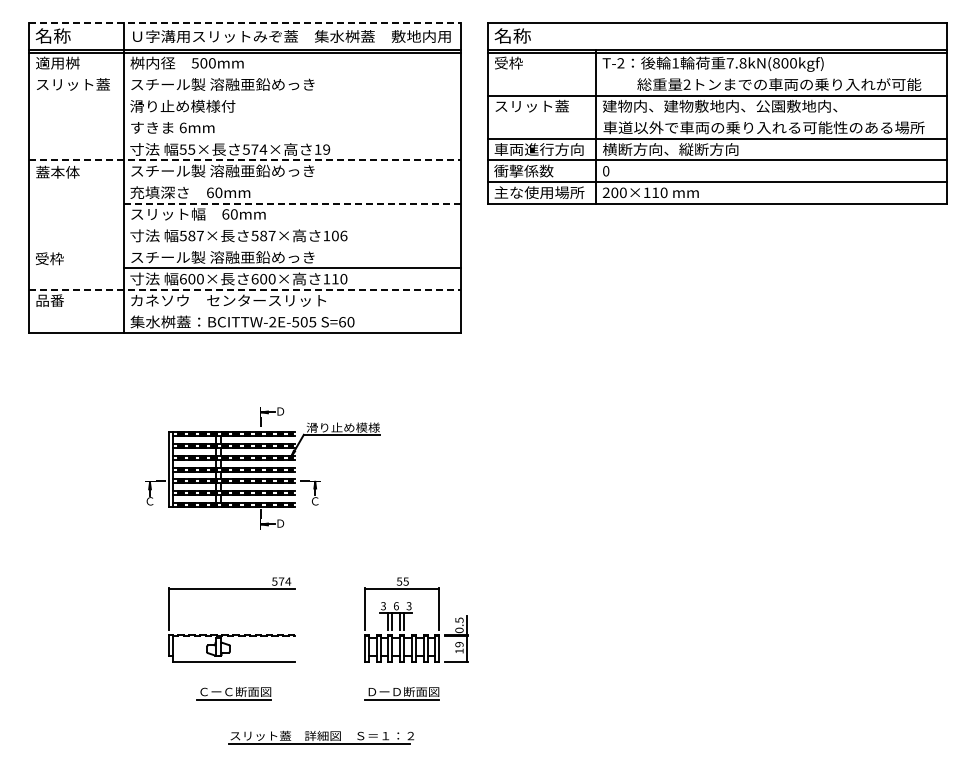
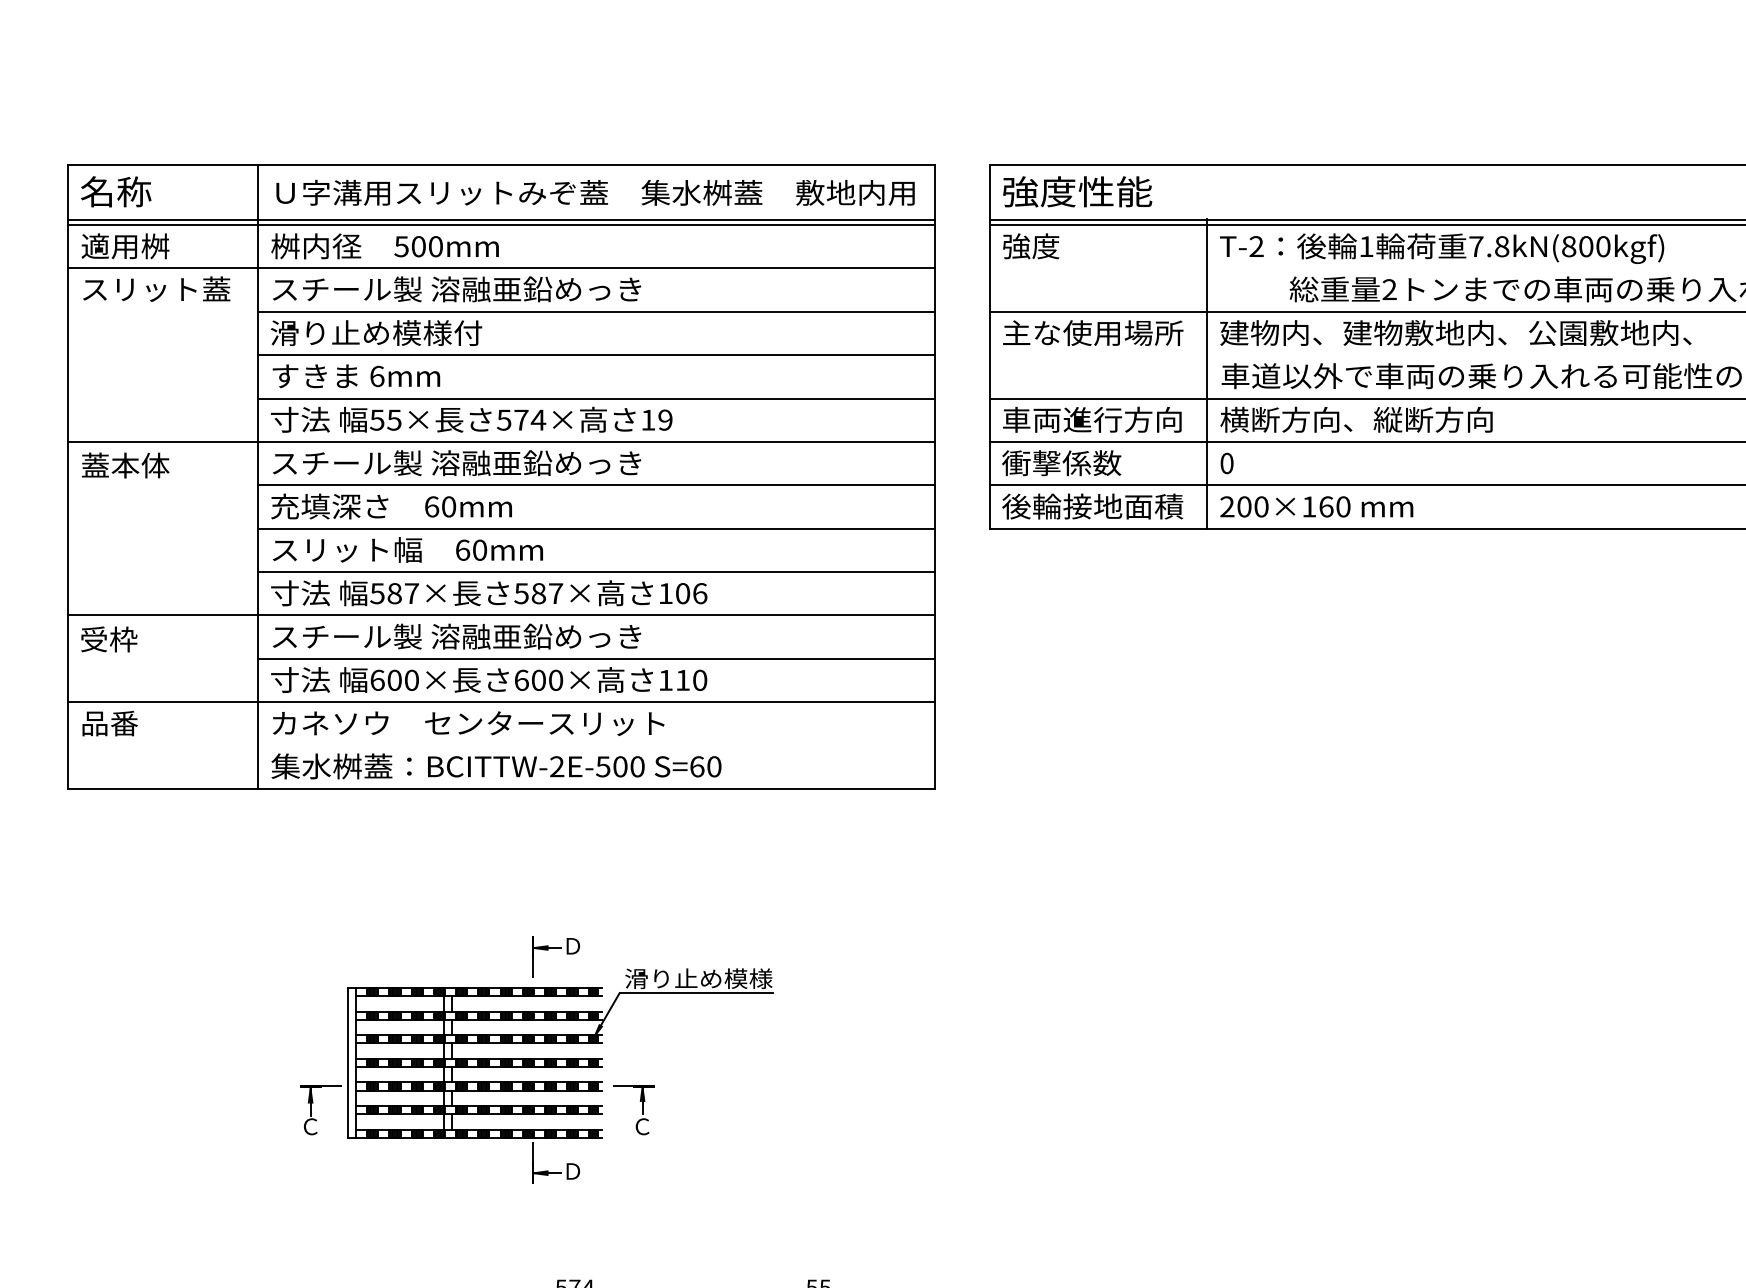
line: (245, 22) -> (502, 164), dashed -> solid
text: (531, 35) -> (1077, 190), 名称 -> 強度性能
text: (508, 62) -> (1030, 245), 受枠 -> 強度
line: (245, 74) -> (502, 269), added
line: (292, 95) -> (596, 311), added
text: (539, 105) -> (1093, 331), スリット蓋 -> 主な使用場所
line: (292, 117) -> (596, 355), added
line: (292, 138) -> (596, 397), added
line: (245, 160) -> (502, 441), dashed -> solid
line: (292, 182) -> (596, 486), added
text: (539, 192) -> (1093, 506), 主な使用場所 -> 後輪接地面積
text: (655, 192) -> (1326, 506), 200×110 -> 200×160
line: (292, 203) -> (596, 528), dashed -> solid
line: (292, 225) -> (596, 572), added
line: (245, 246) -> (502, 614), added
line: (245, 290) -> (502, 703), dashed -> solid
text: (312, 322) -> (637, 767), BCITTW-2E-505 -> BCITTW-2E-500

